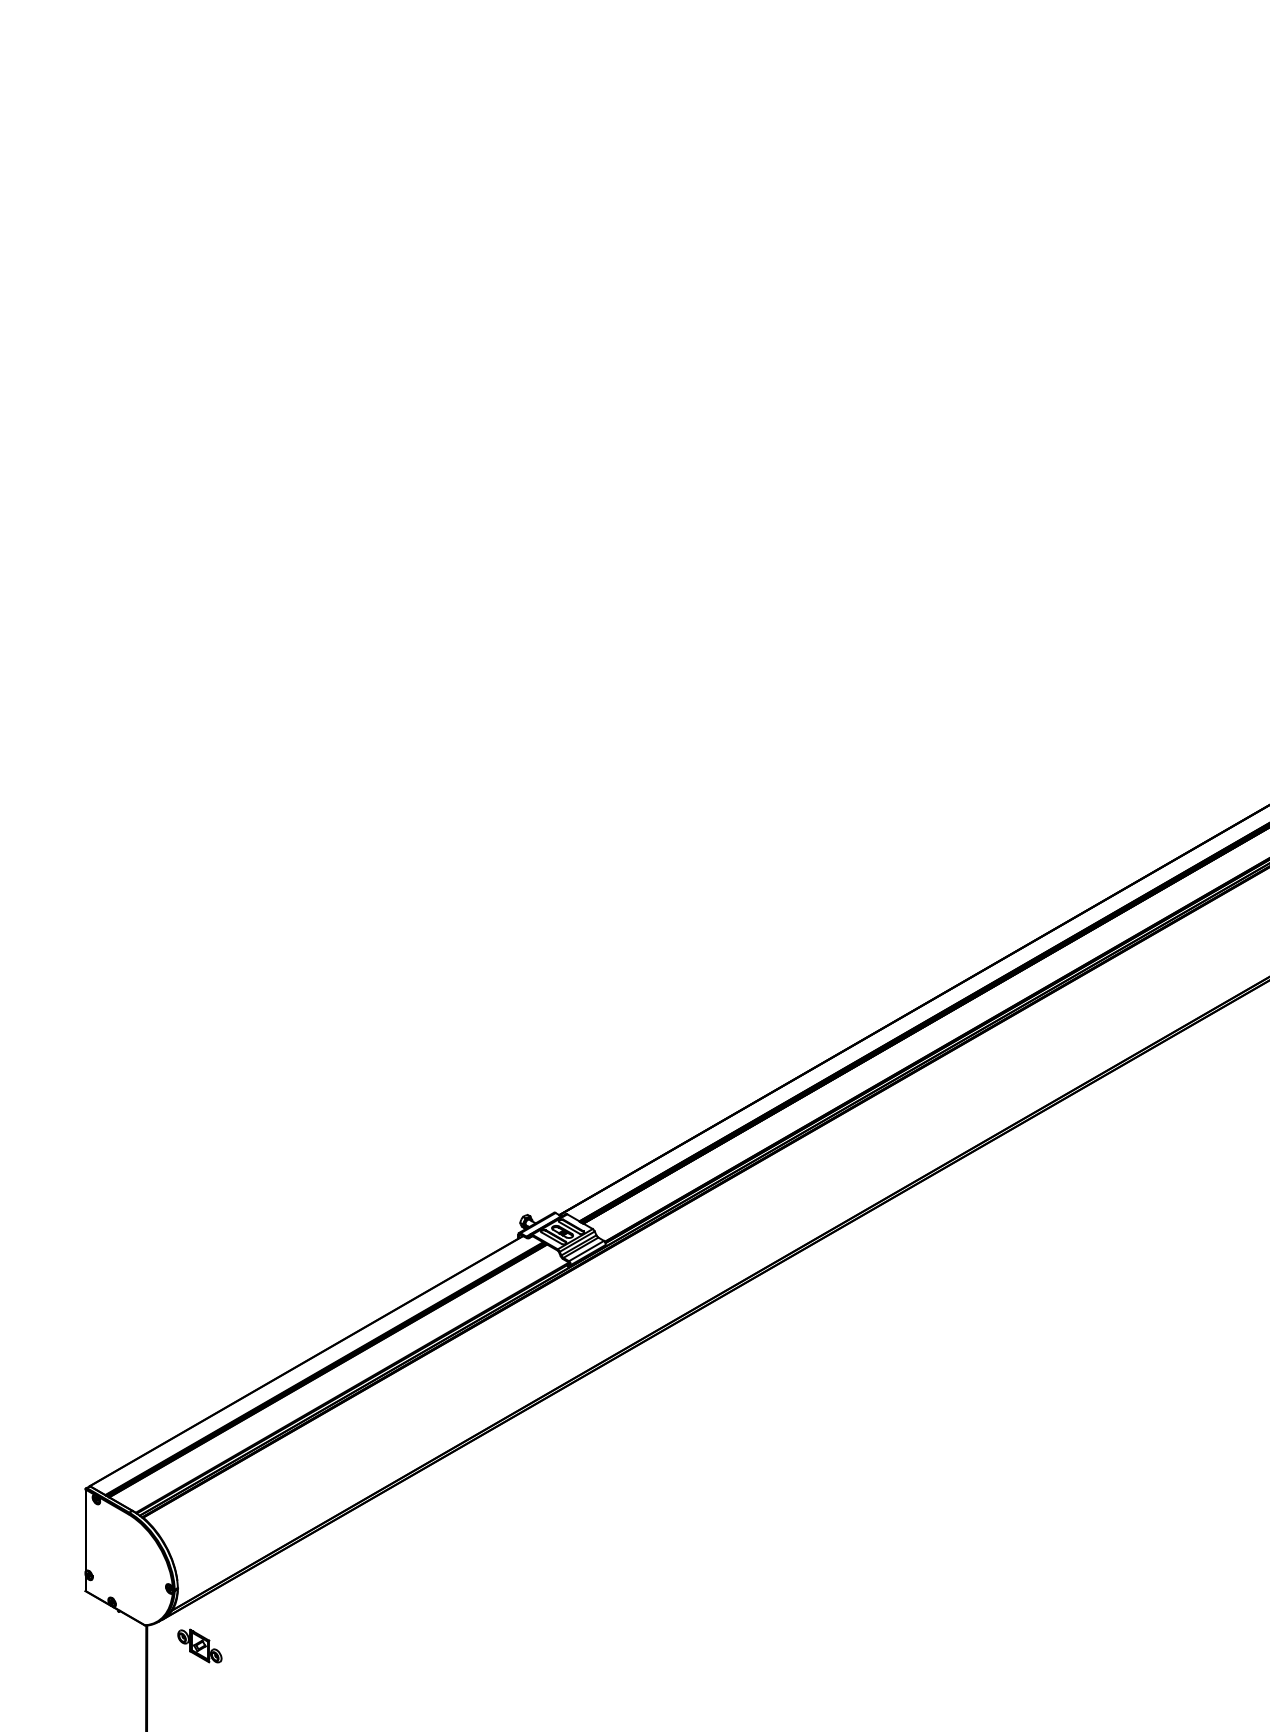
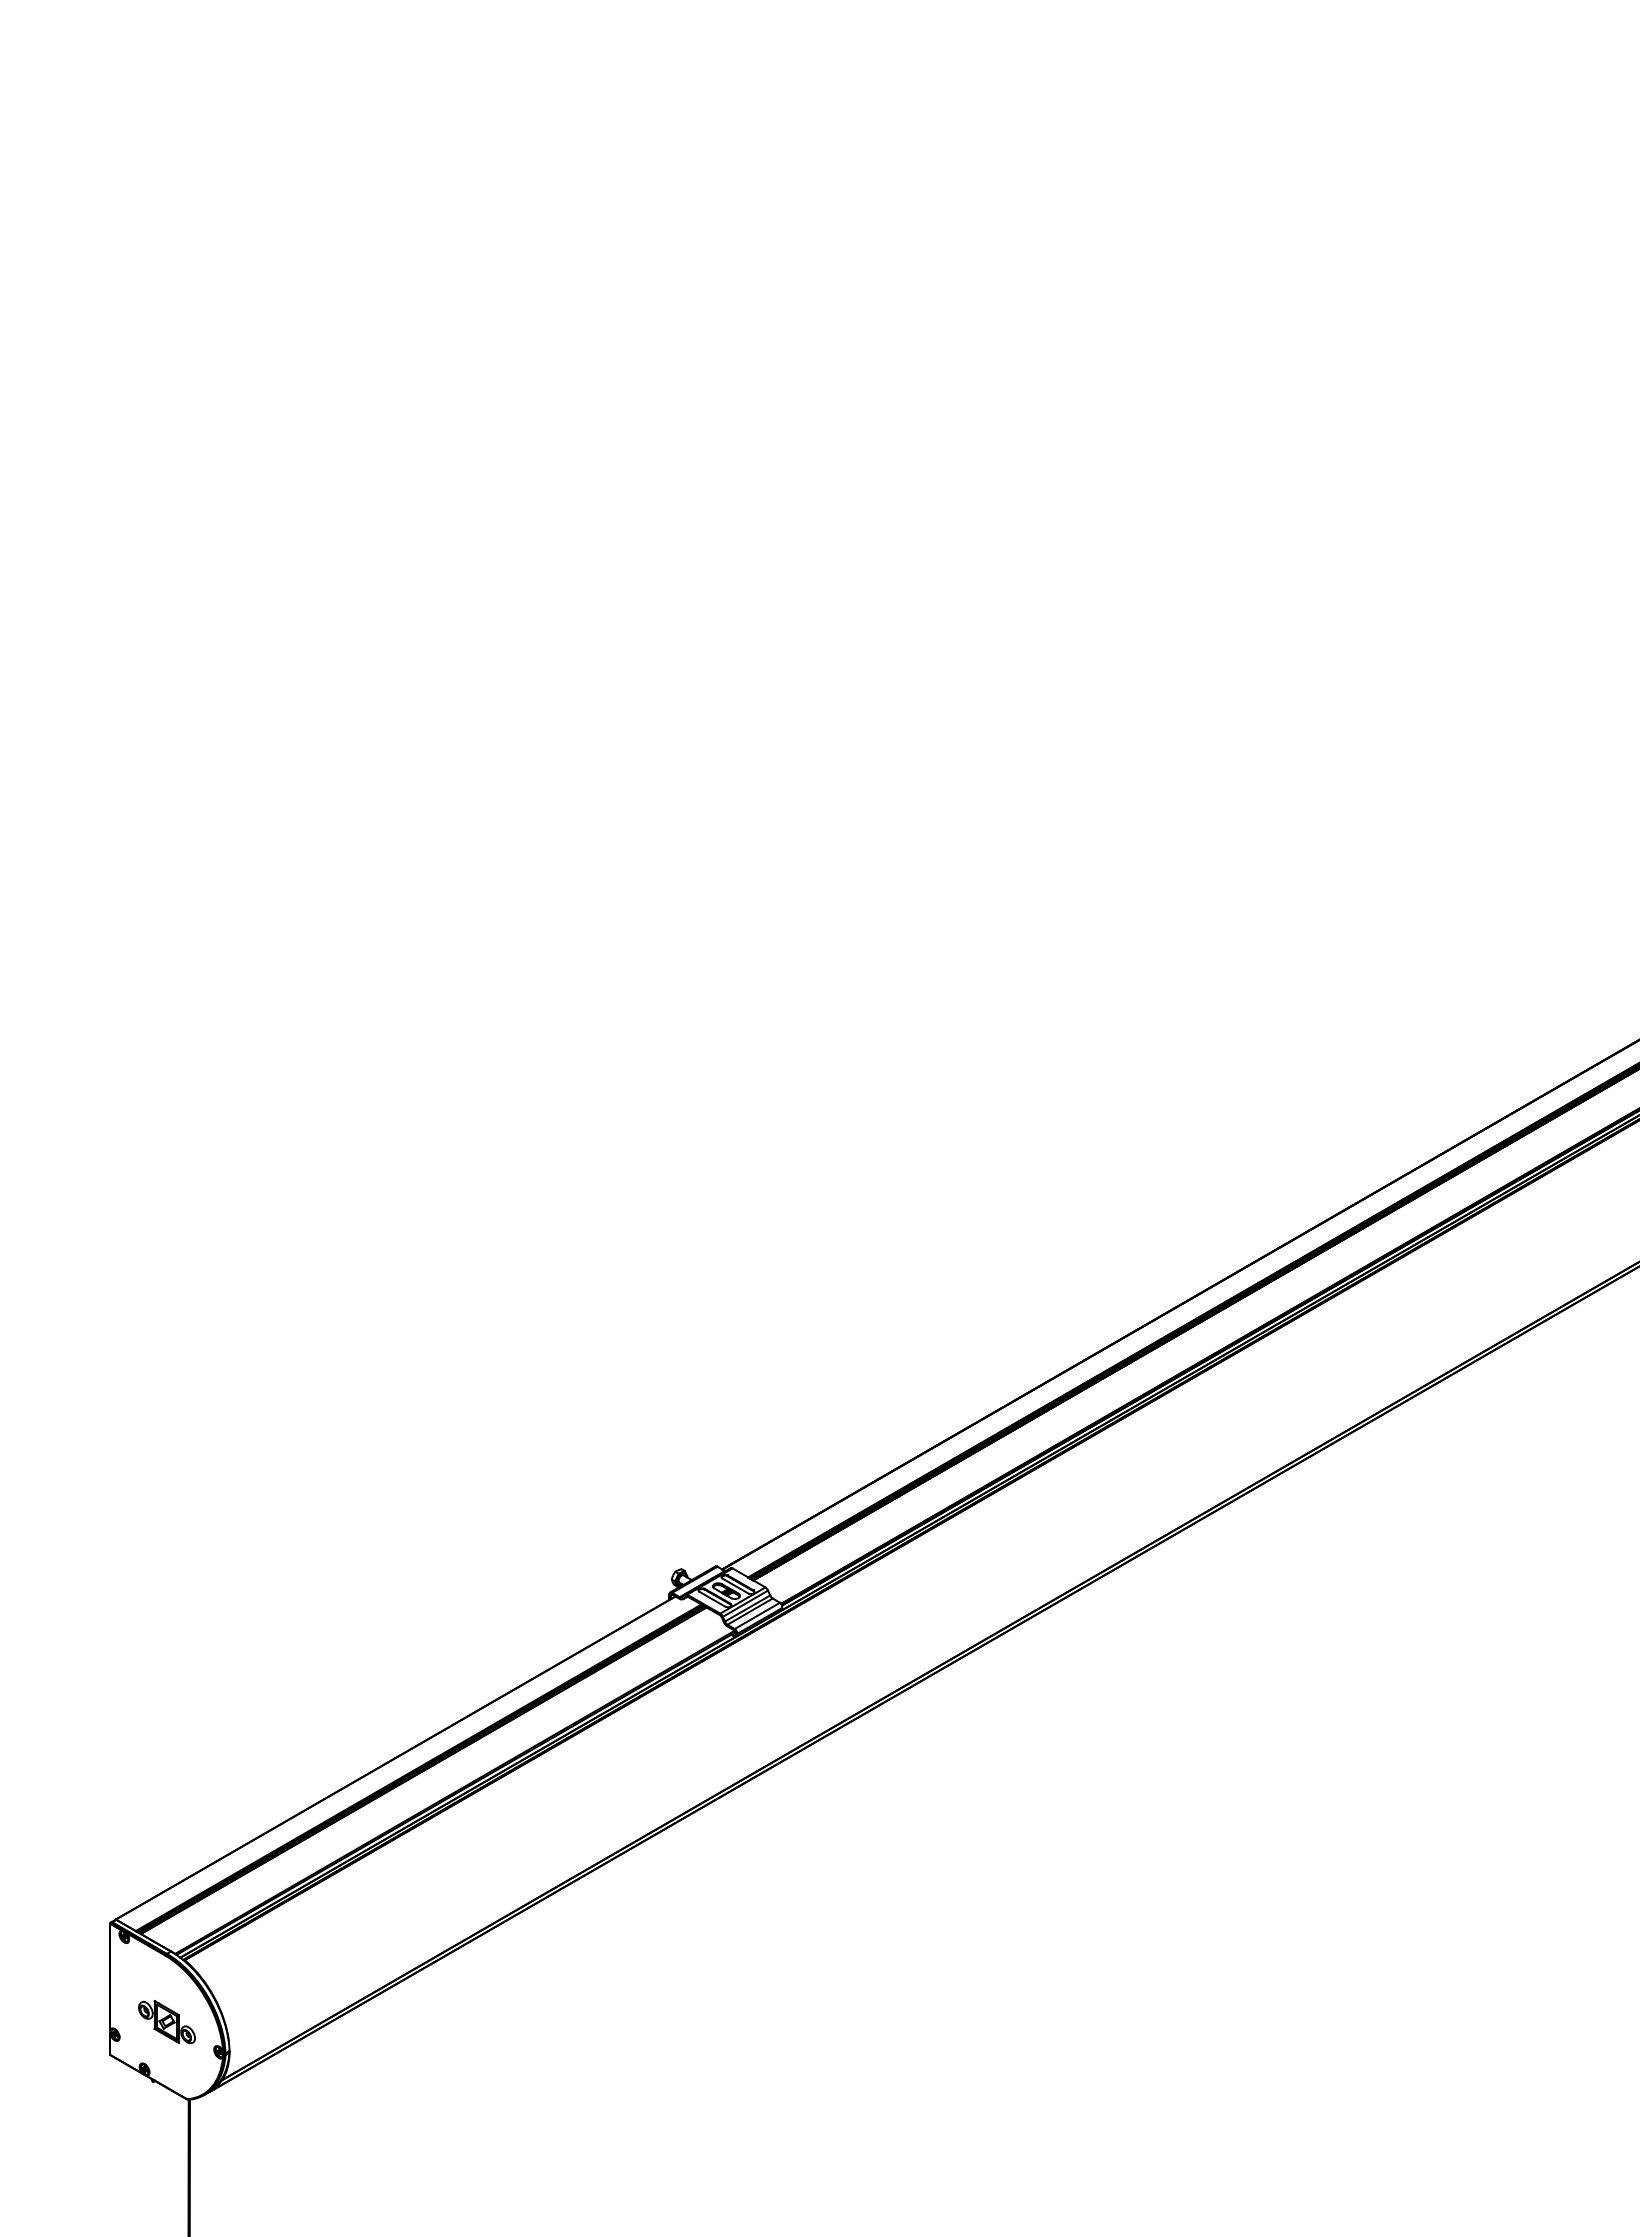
part: (199, 1646) -> (166, 2022), moved

